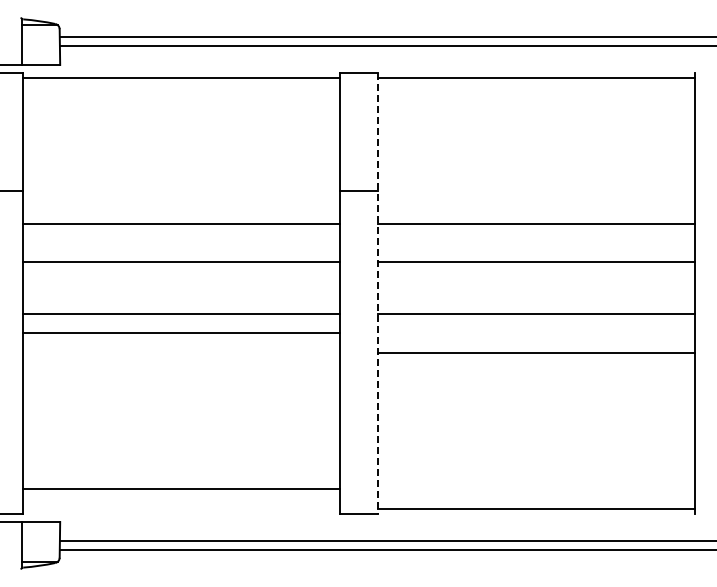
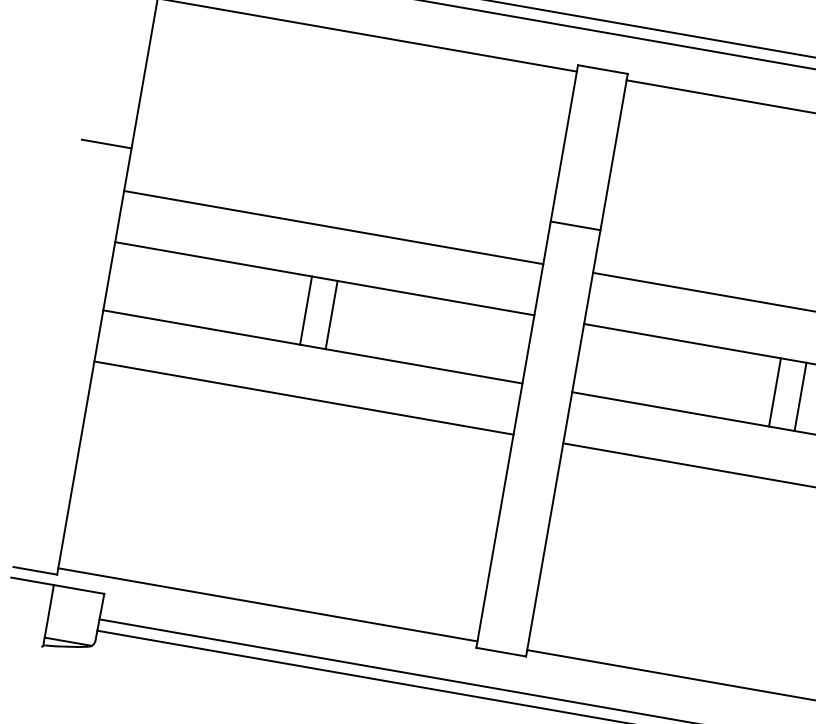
line: (172, 287) -> (306, 309), added
line: (191, 287) -> (331, 314), added
line: (527, 287) -> (775, 391), added
line: (546, 287) -> (800, 396), added
line: (378, 293) -> (577, 365), dashed -> solid
line: (181, 332) -> (303, 397), moved
line: (181, 489) -> (267, 605), moved

